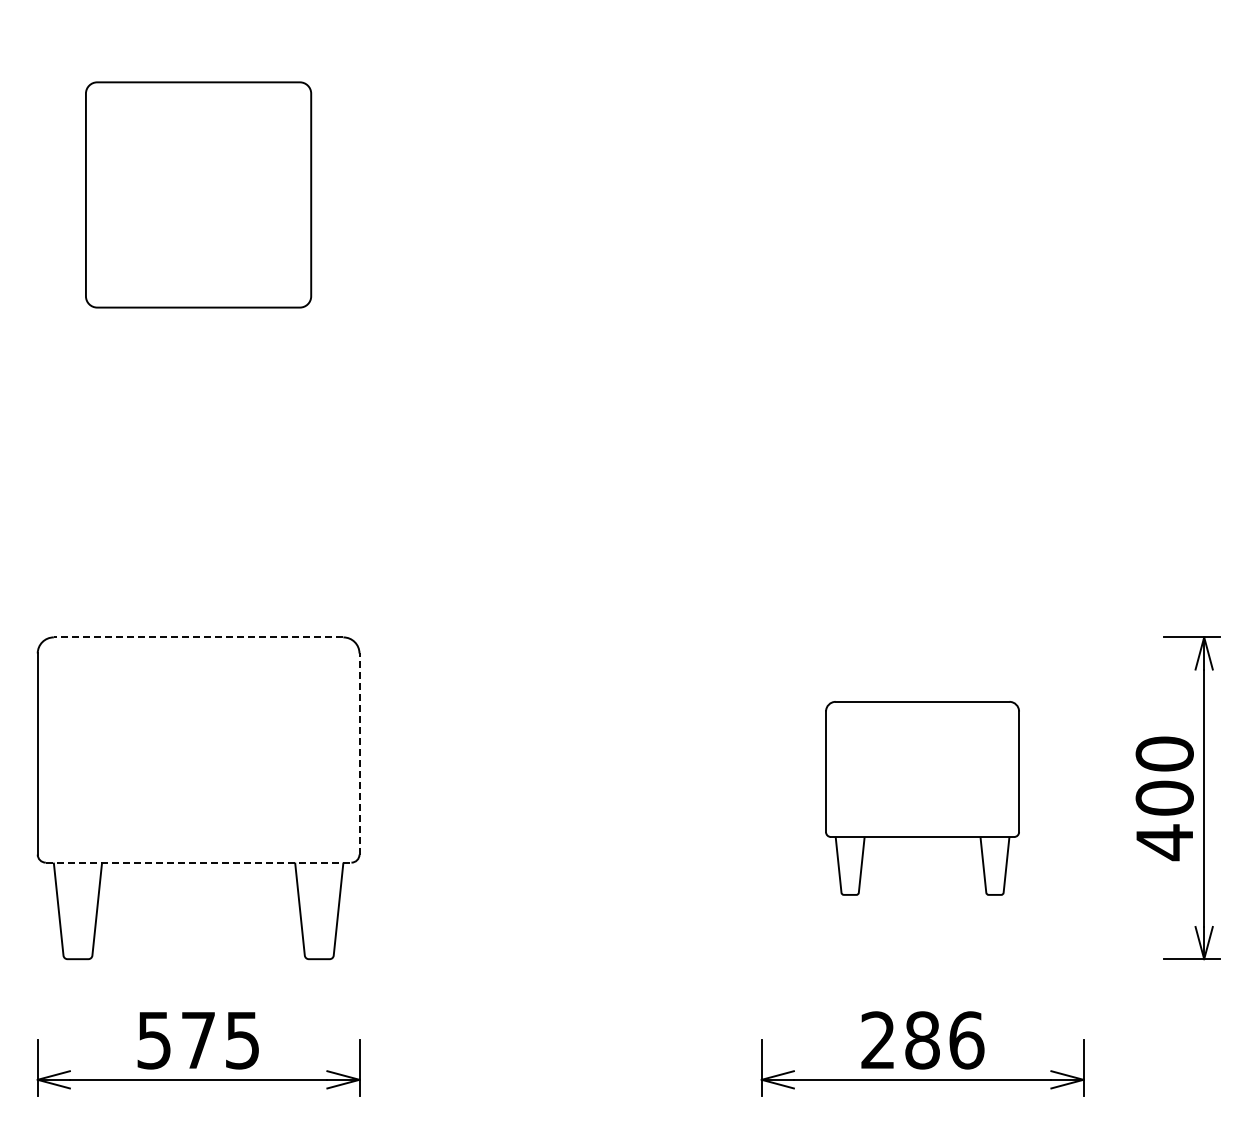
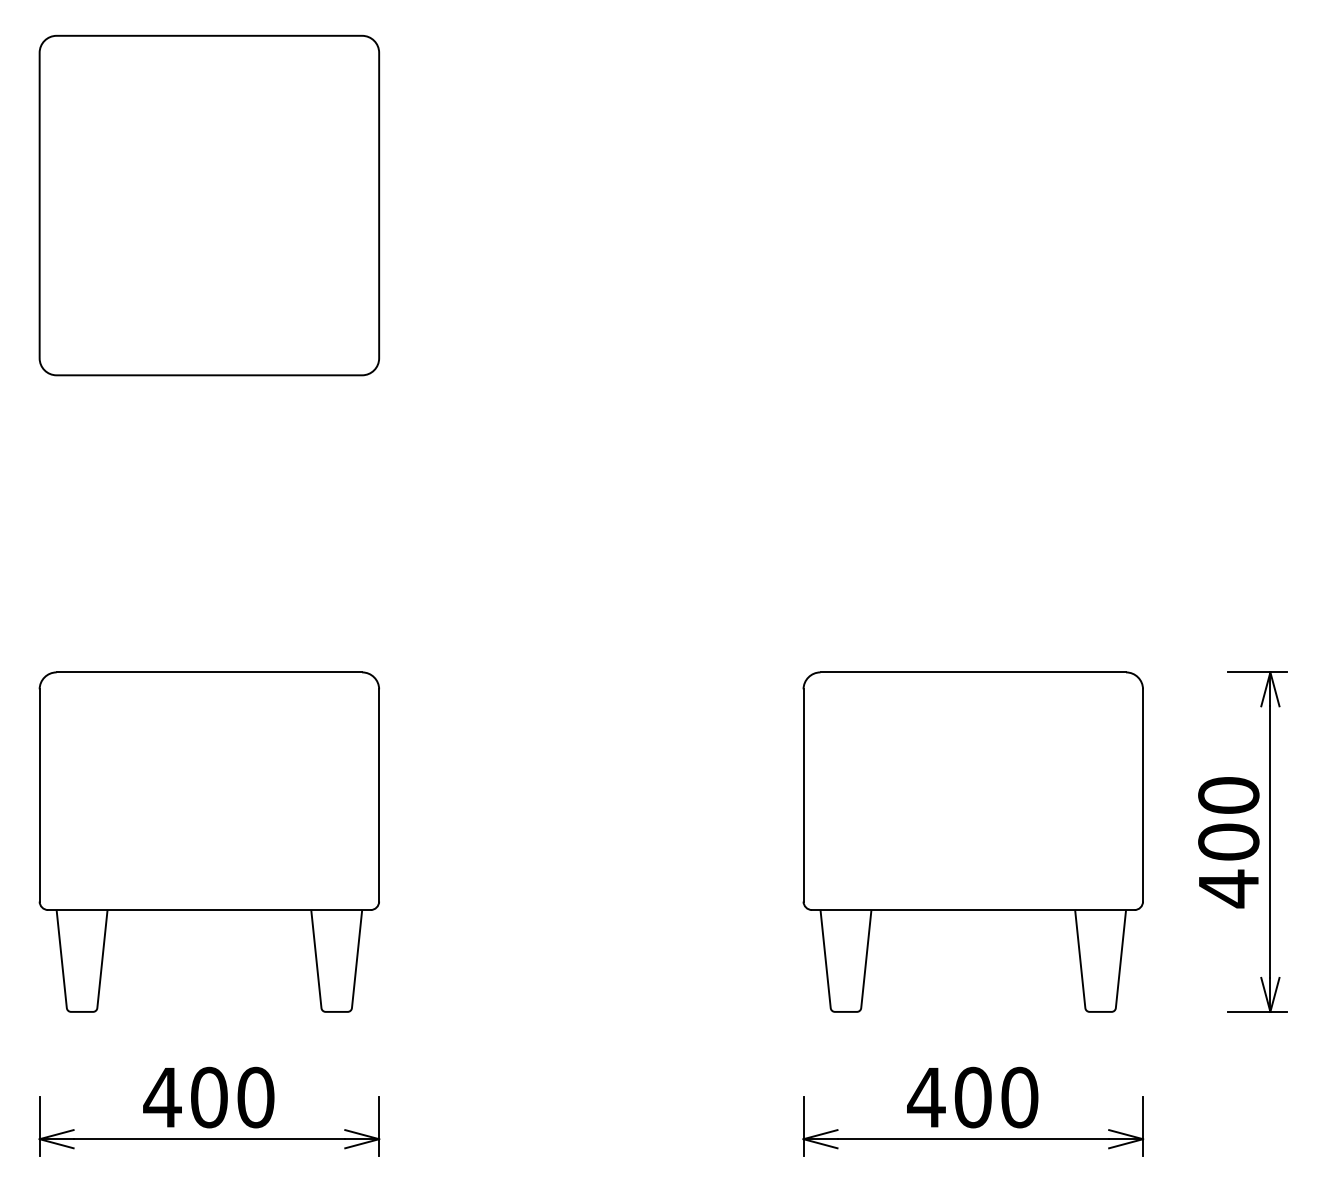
part: (198, 194) -> (209, 205), size x1.43
line: (198, 637) -> (209, 672), dashed -> solid
line: (359, 754) -> (379, 795), dashed -> solid
part: (922, 798) -> (973, 842), size x1.67
line: (198, 862) -> (209, 909), dashed -> solid
text: (197, 1040) -> (208, 1097), 575 -> 400
text: (921, 1040) -> (972, 1097), 286 -> 400

